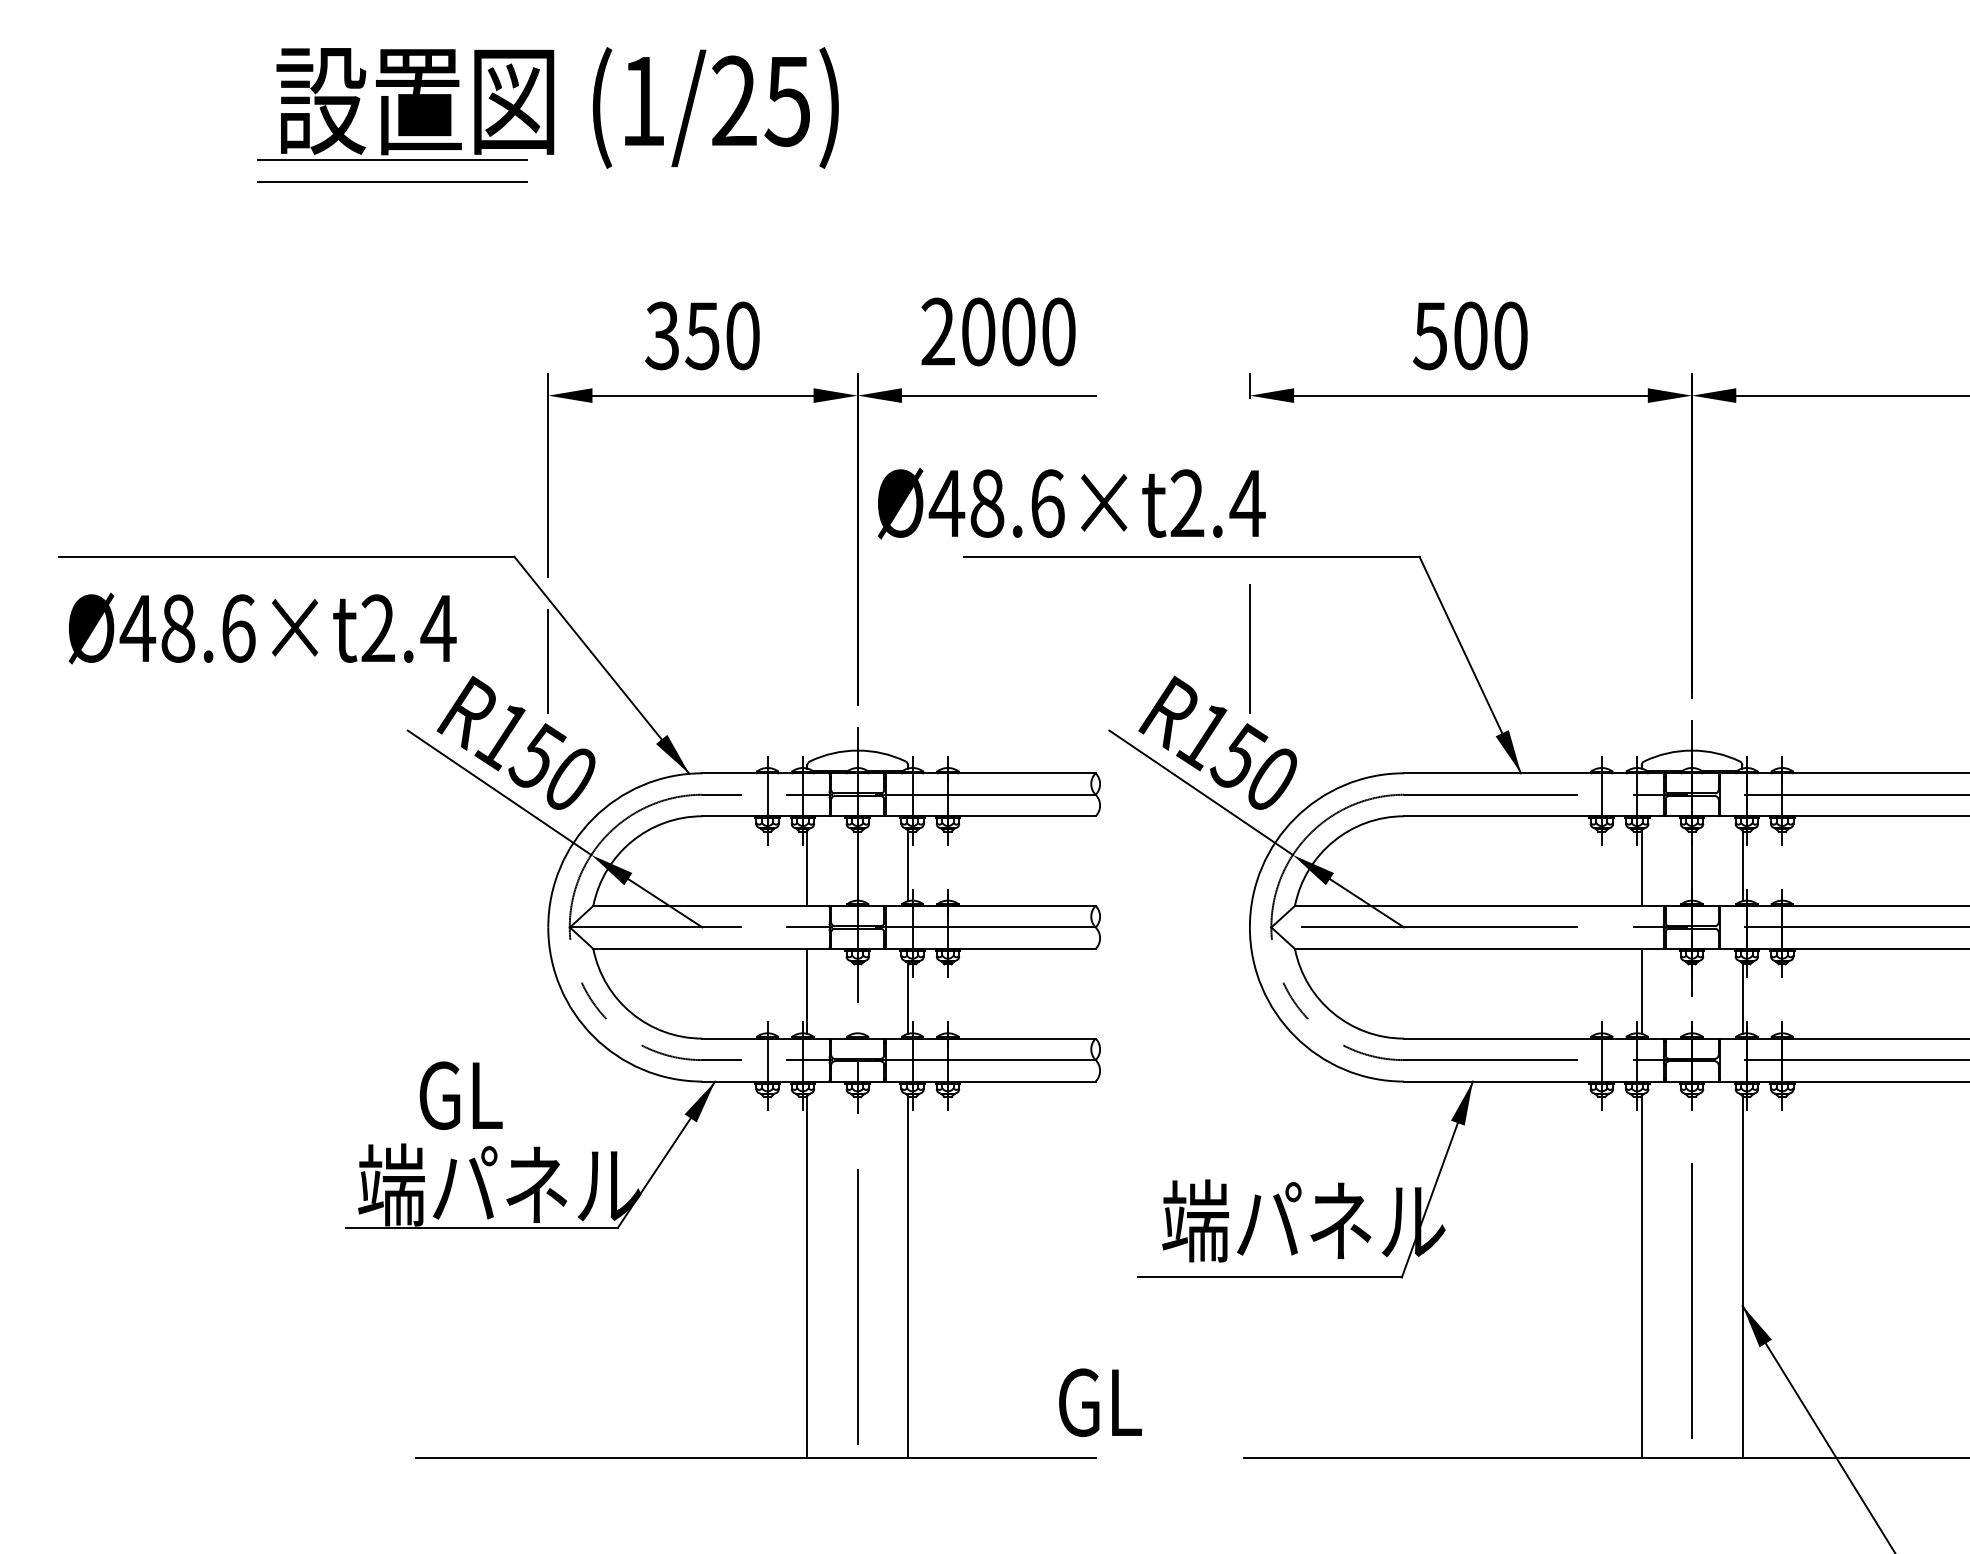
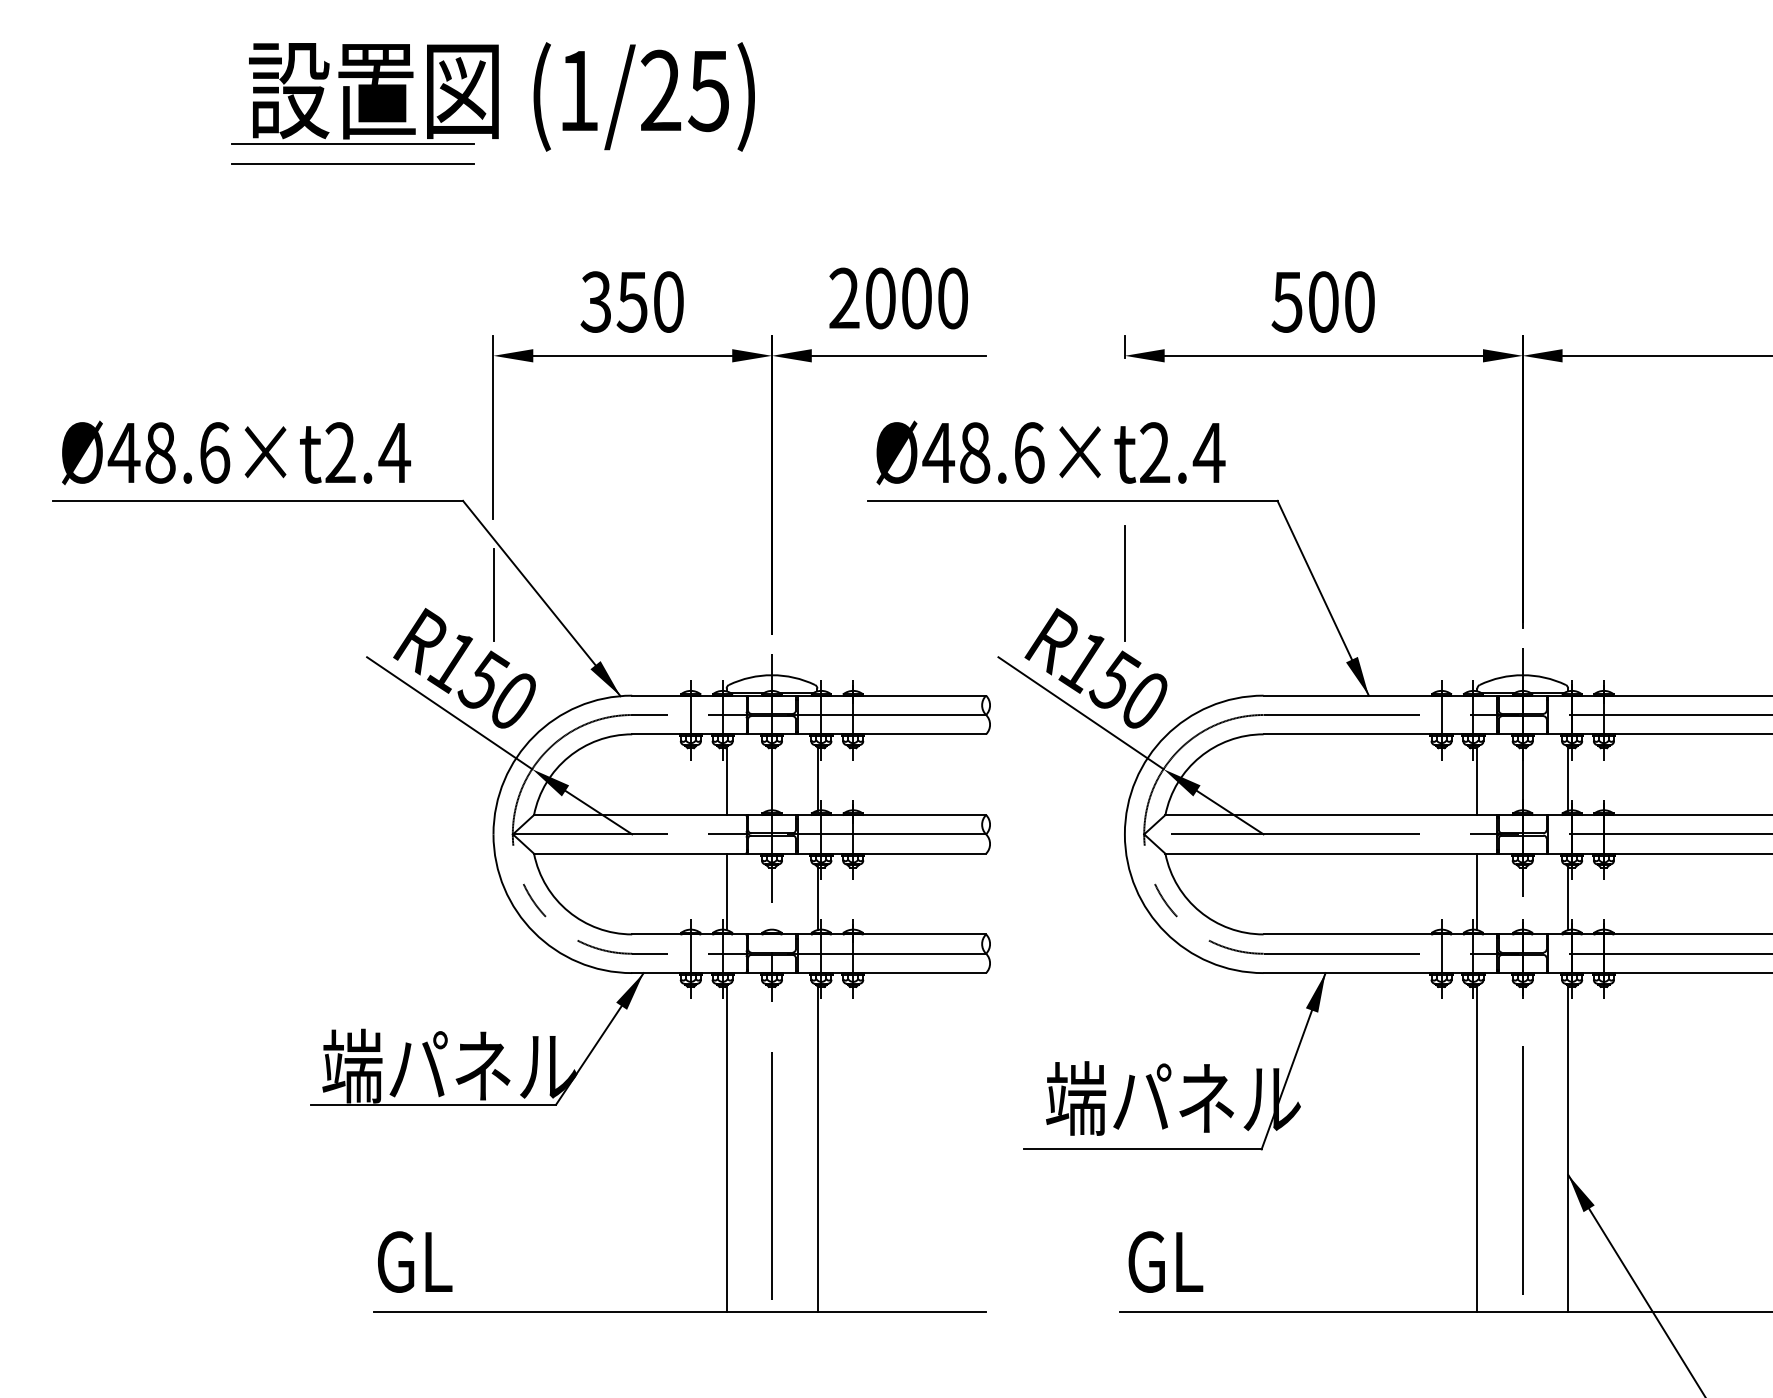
text: (1071, 503) -> (1050, 452), moved
text: (262, 628) -> (236, 452), moved
text: (460, 1095) -> (414, 1261), moved
text: (1100, 1402) -> (1165, 1261), moved

